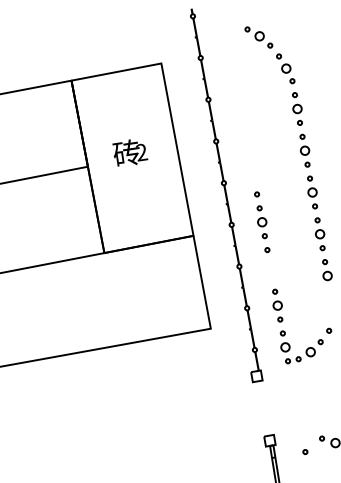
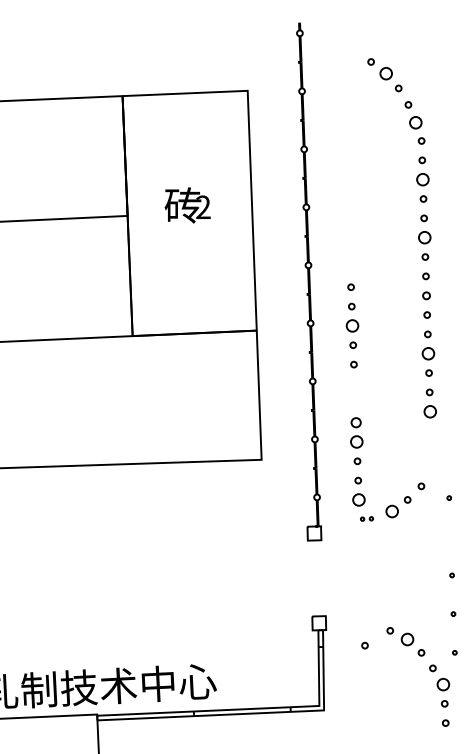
circle: (312, 192) -> (426, 295), size x0.6
circle: (274, 291) -> (355, 422), size x1.6
part: (292, 359) -> (366, 518), size x0.6

